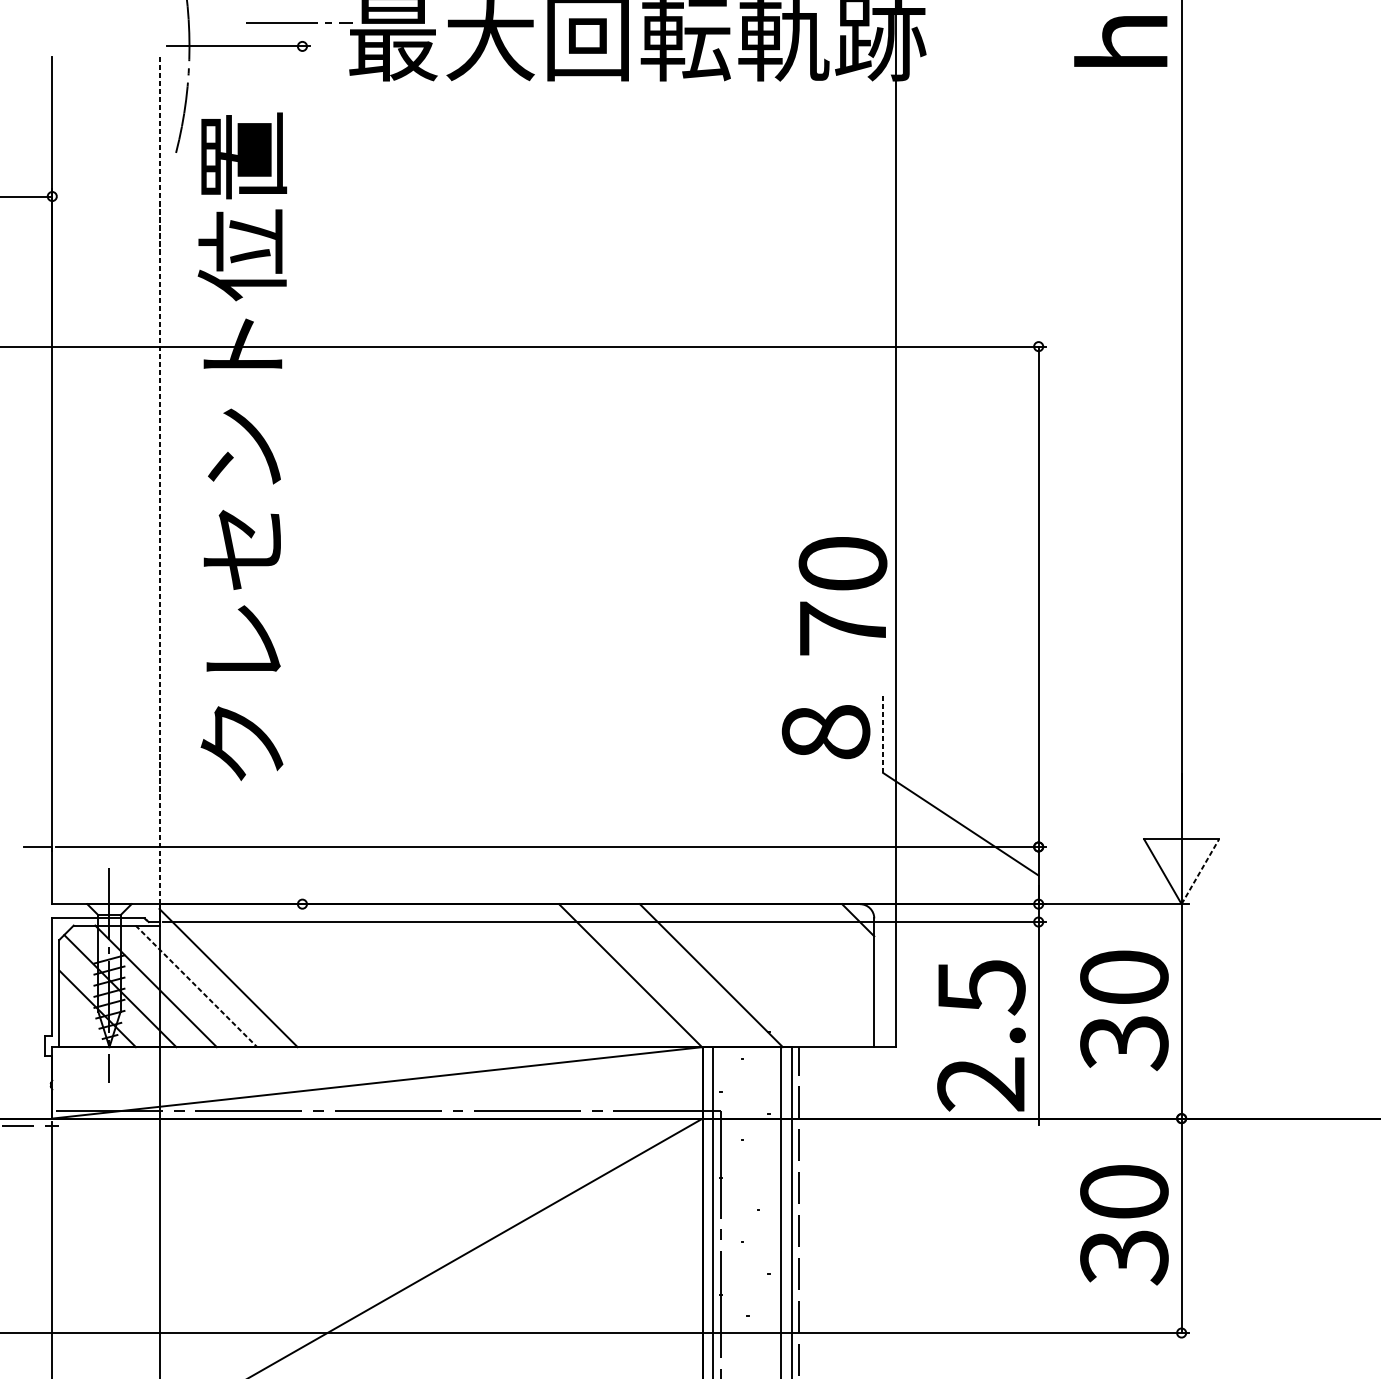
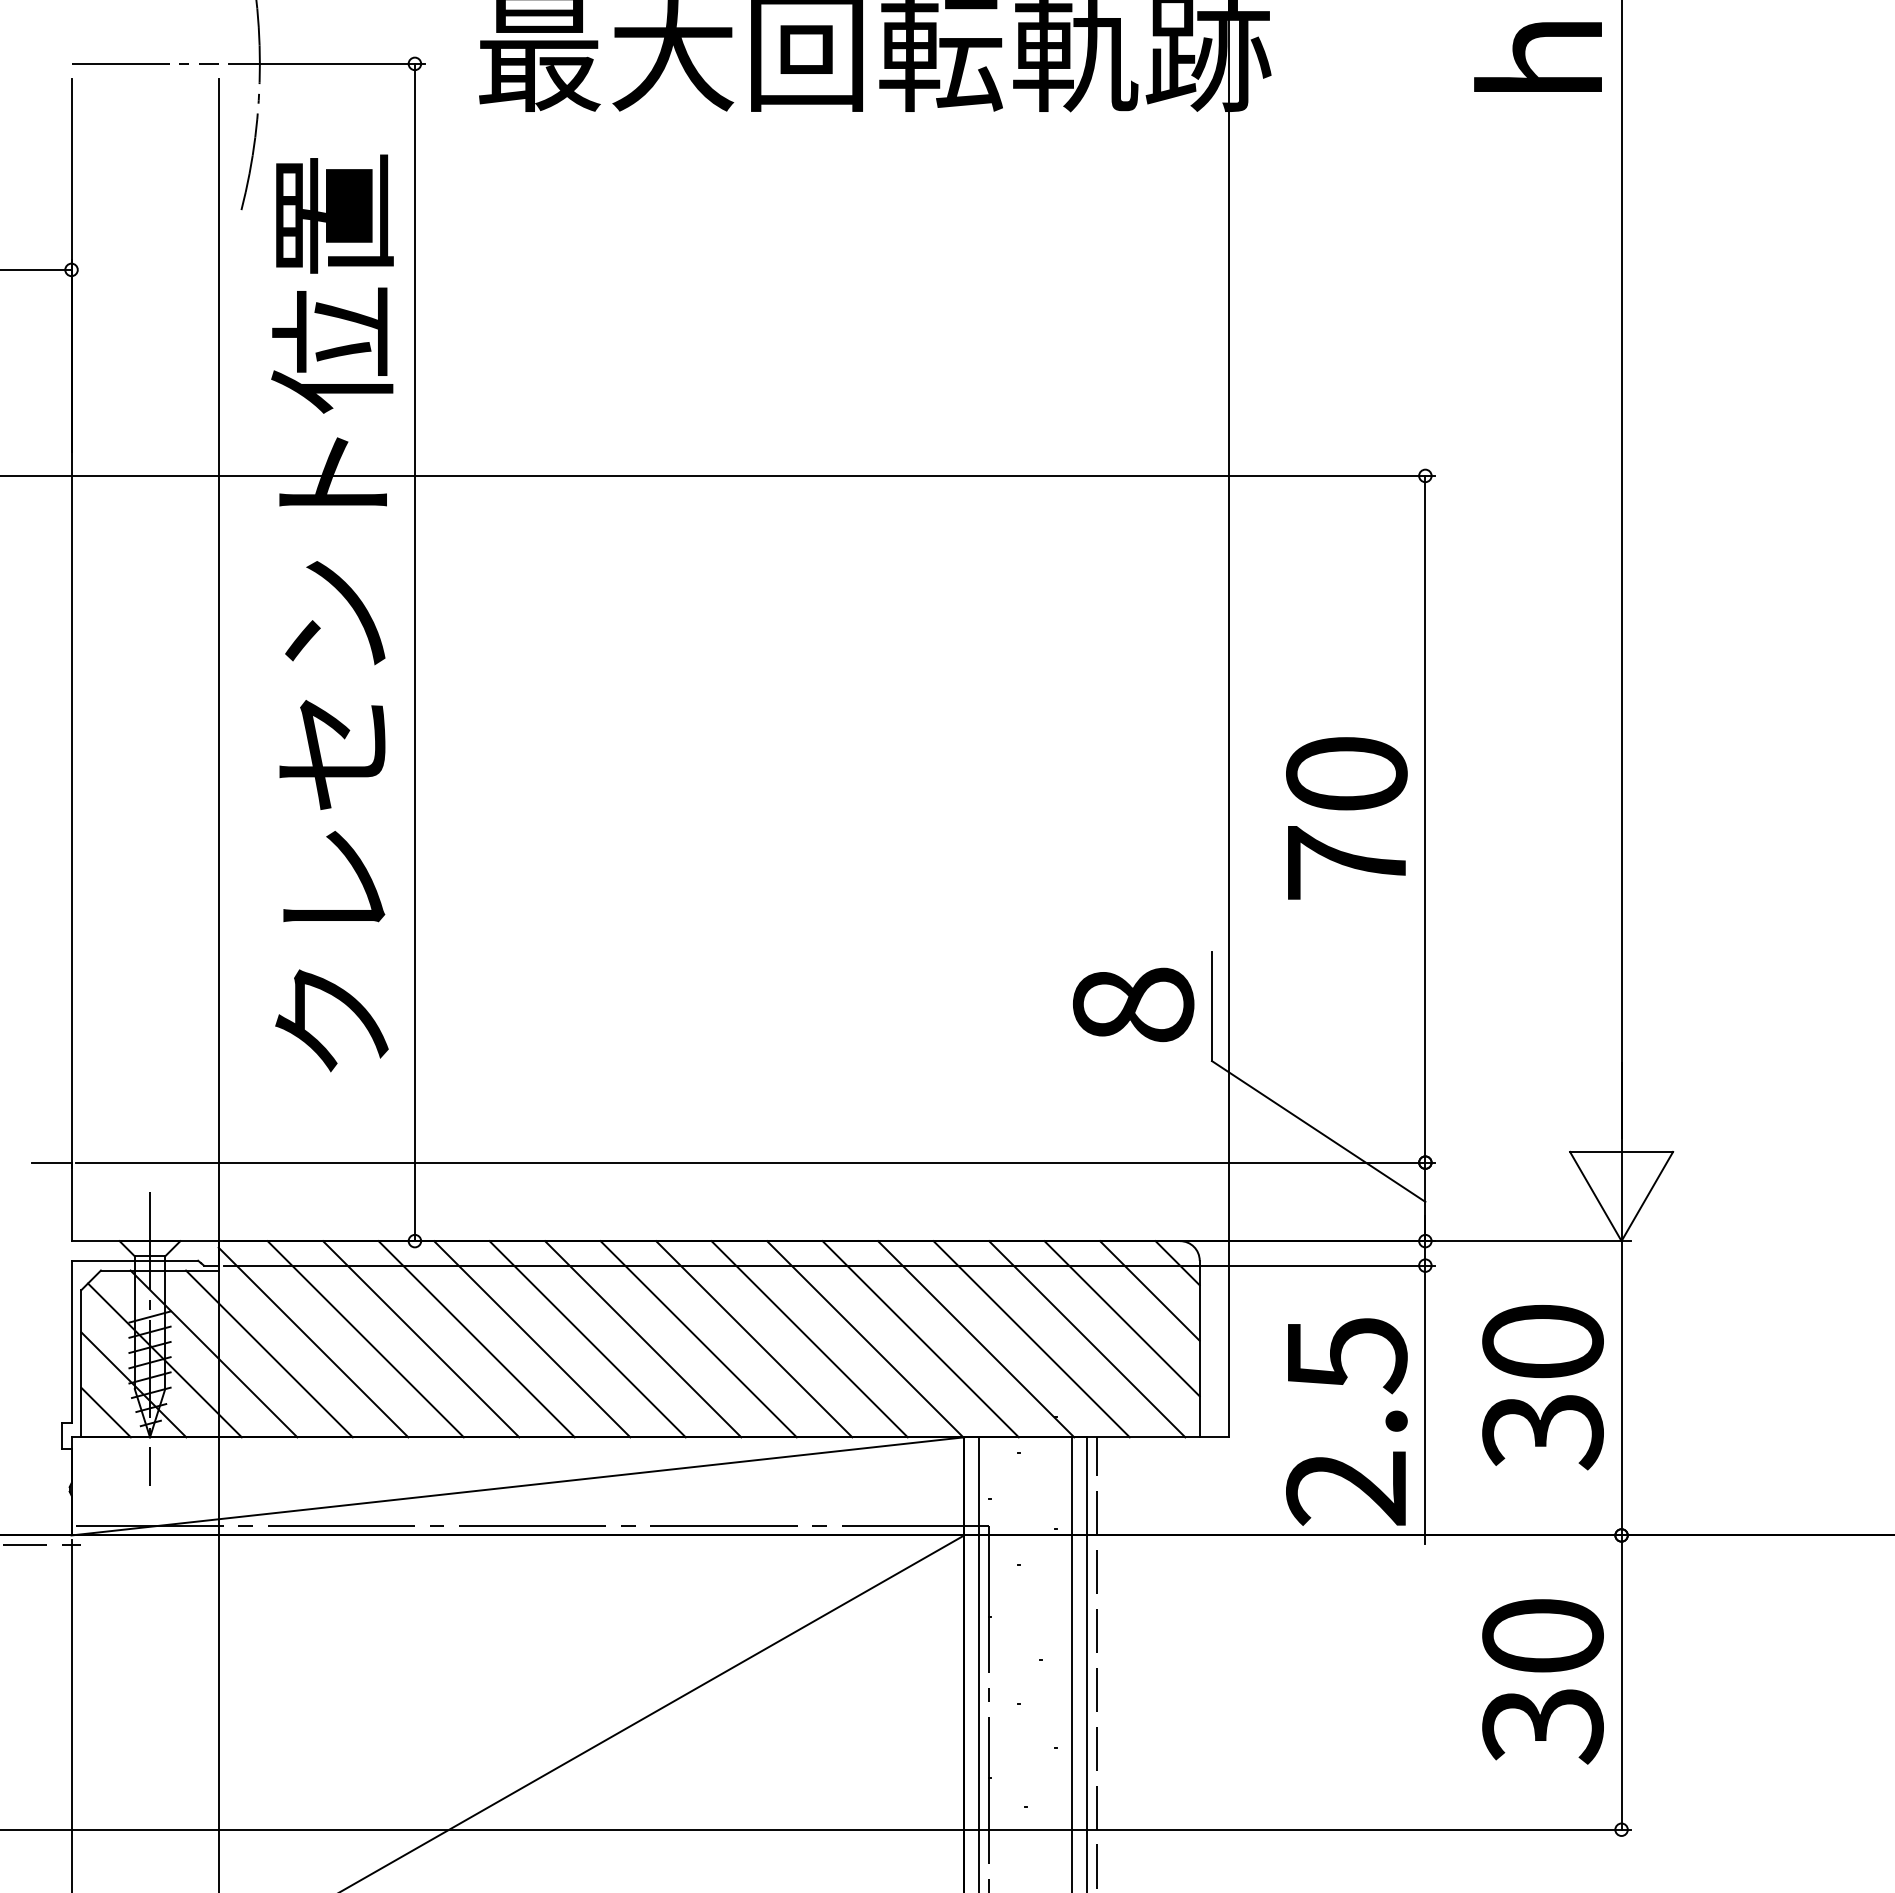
line: (299, 22) -> (145, 63), moved
line: (302, 475) -> (414, 652), added
line: (159, 482) -> (218, 662), dashed -> solid
text: (842, 596) -> (1346, 818), moved
line: (883, 733) -> (1212, 1006), dashed -> solid
line: (1200, 871) -> (1647, 1196), dashed -> solid
line: (837, 940) -> (1149, 1290), added
line: (817, 960) -> (1121, 1318), added
line: (266, 975) -> (365, 1339), added
line: (307, 975) -> (421, 1339), added
line: (347, 975) -> (476, 1339), added
line: (388, 975) -> (532, 1339), added
line: (428, 975) -> (587, 1339), added
line: (469, 975) -> (643, 1339), added
line: (509, 975) -> (698, 1339), added
line: (549, 975) -> (754, 1339), added
line: (589, 975) -> (809, 1339), added
line: (670, 975) -> (920, 1339), added
line: (751, 975) -> (1031, 1339), added
line: (792, 975) -> (1087, 1339), added
line: (196, 986) -> (269, 1353), dashed -> solid
line: (77, 1029) -> (105, 1412), added

